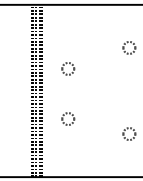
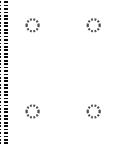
part: (68, 68) -> (32, 24), moved
part: (68, 118) -> (32, 110), moved

